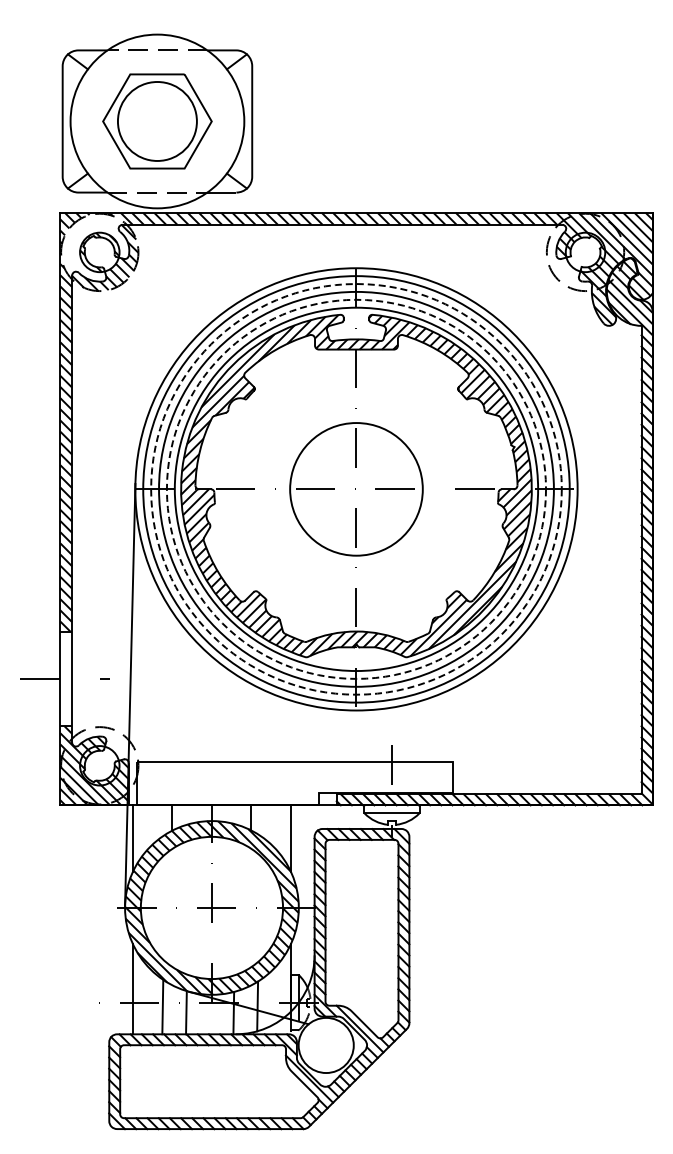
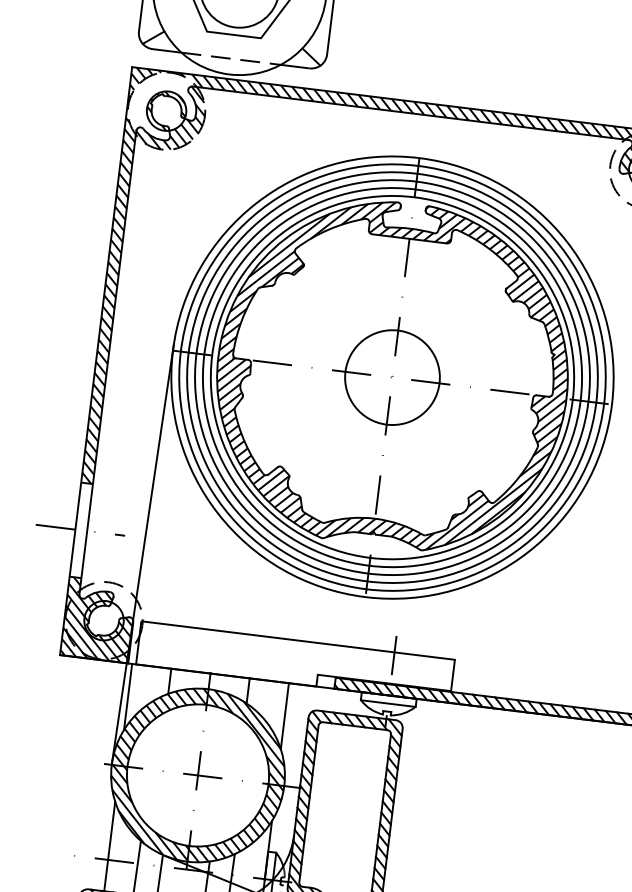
circle: (356, 488) -> (392, 376), dashed -> solid
circle: (356, 488) -> (392, 376), size x0.71
circle: (356, 489) -> (392, 377), dashed -> solid

